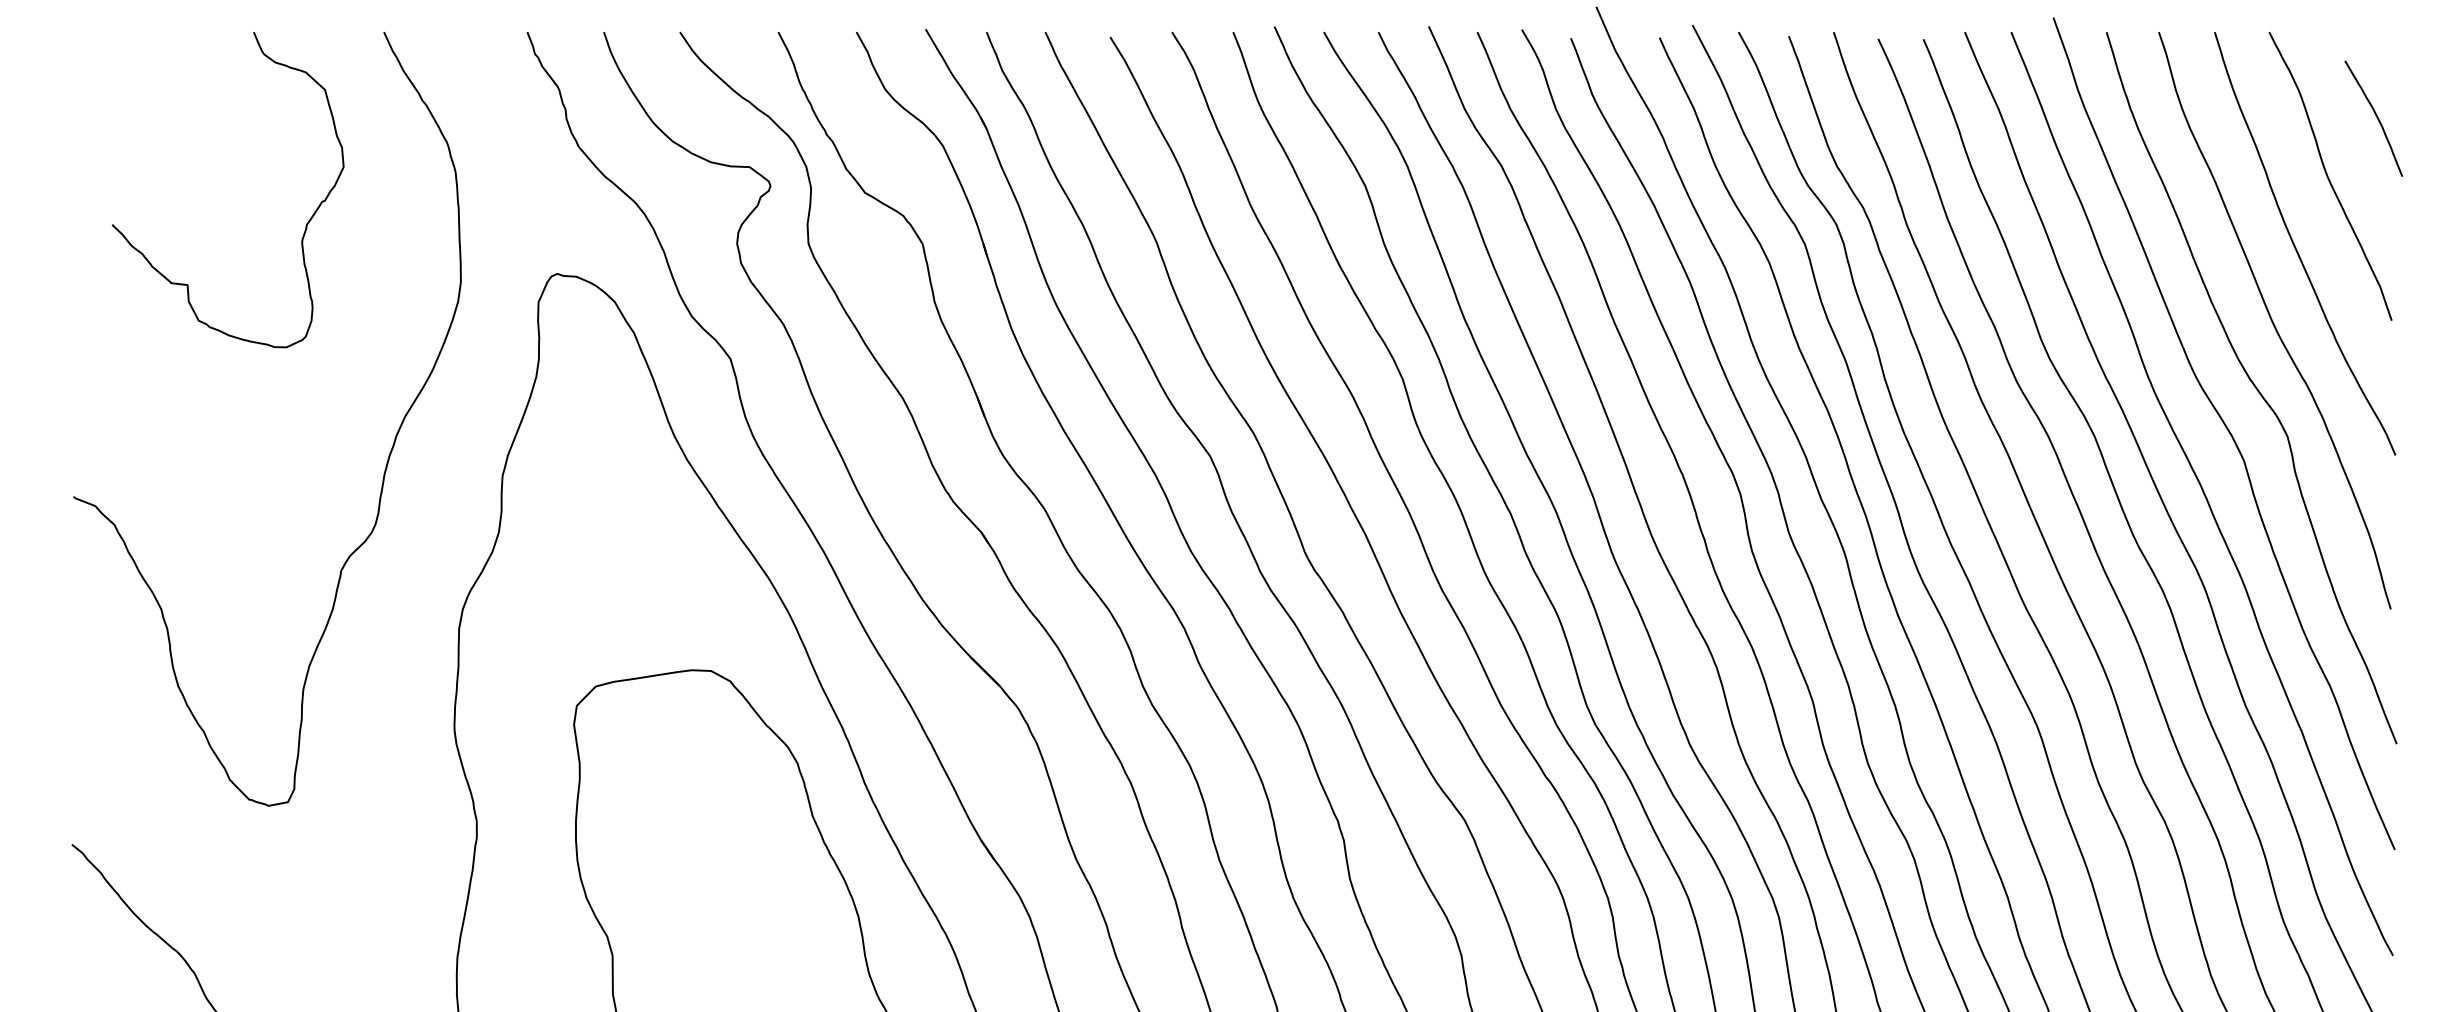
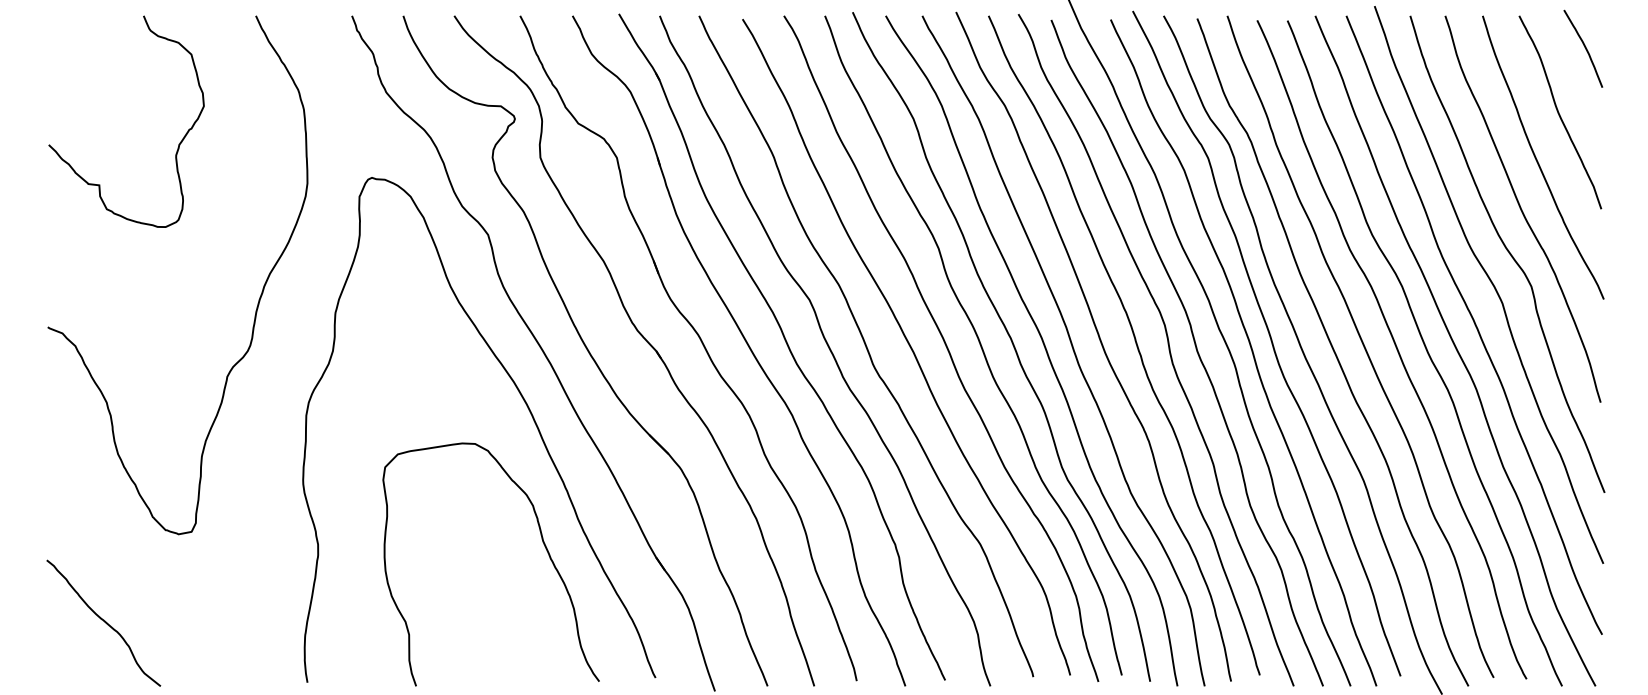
curve: (2375, 116) -> (1584, 47), moved
curve: (305, 224) -> (178, 144), moved

